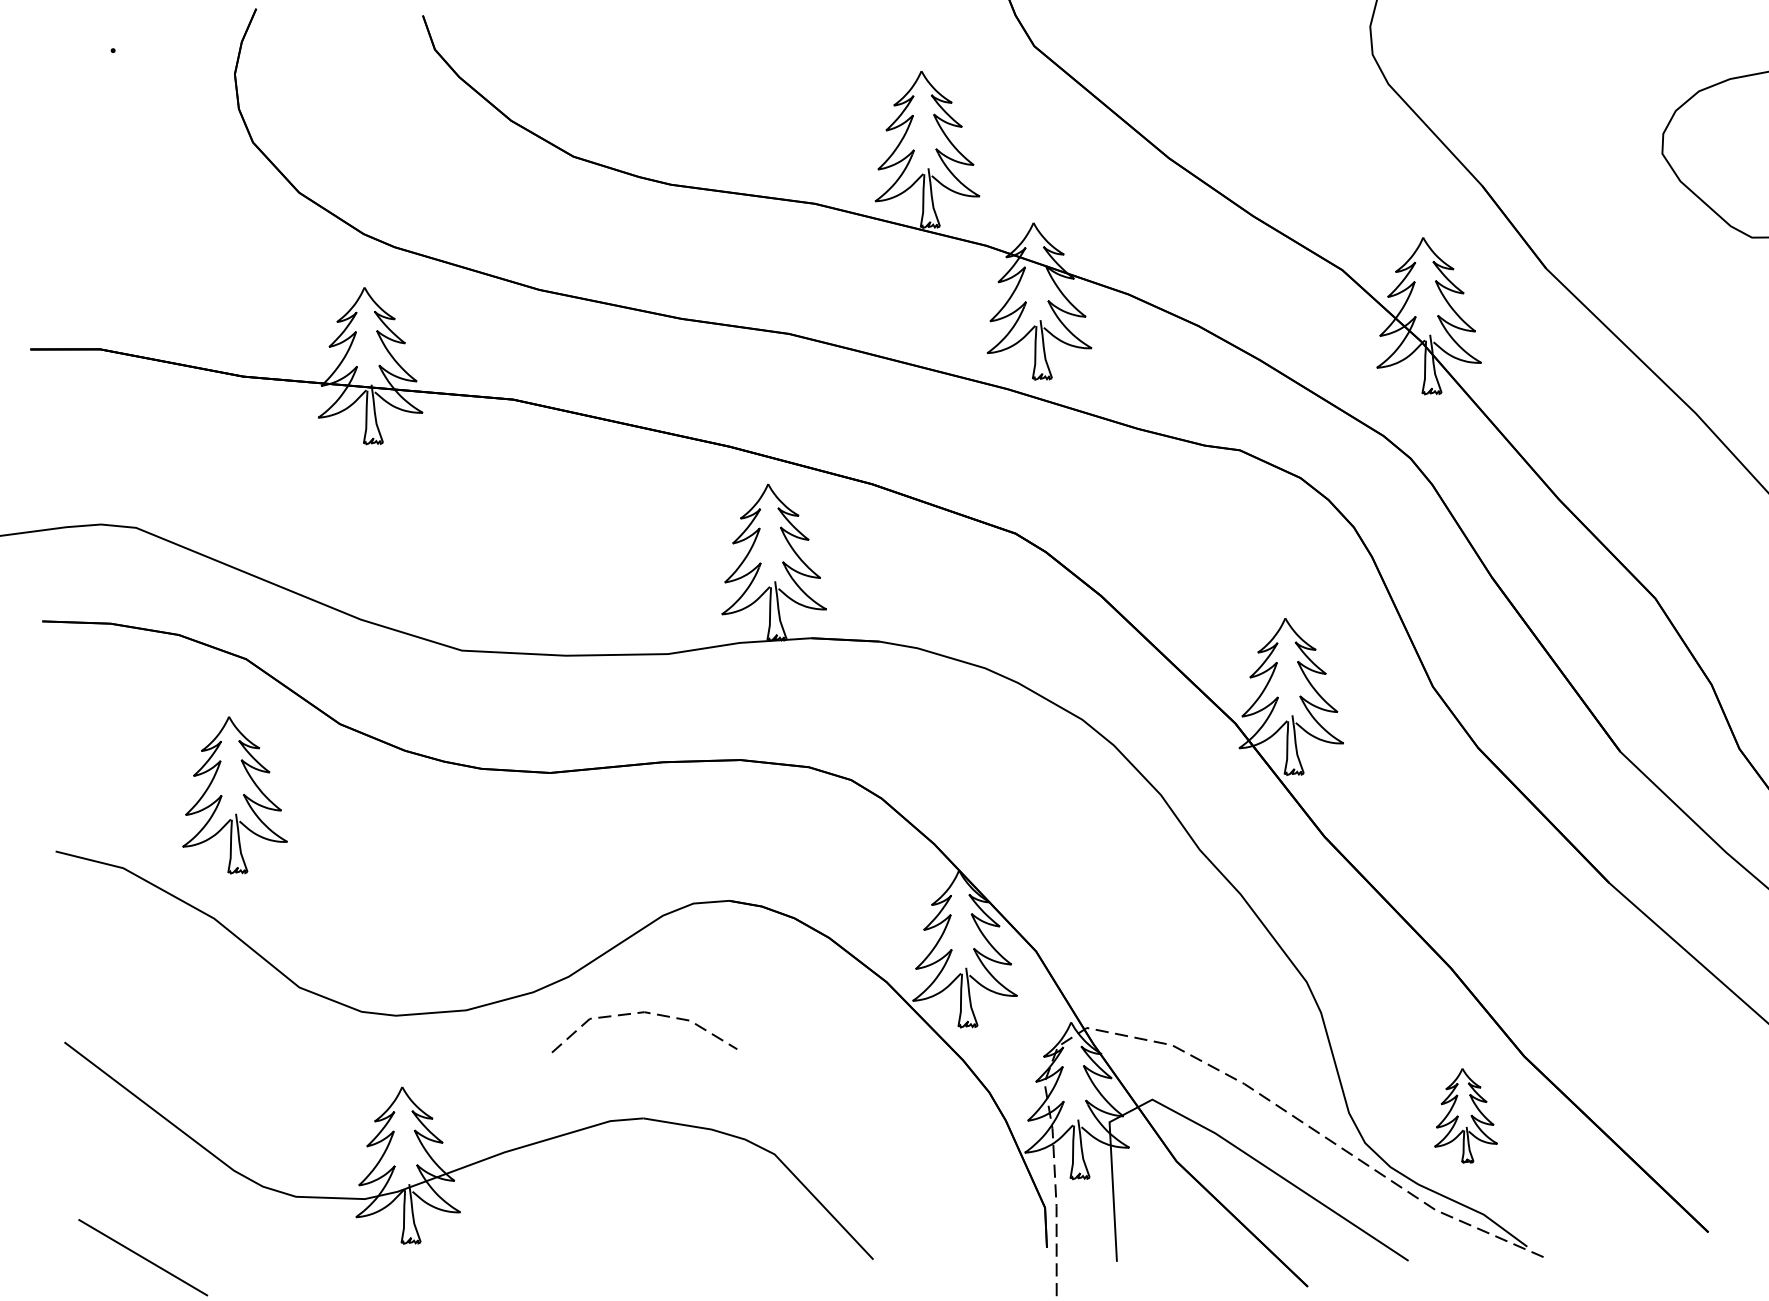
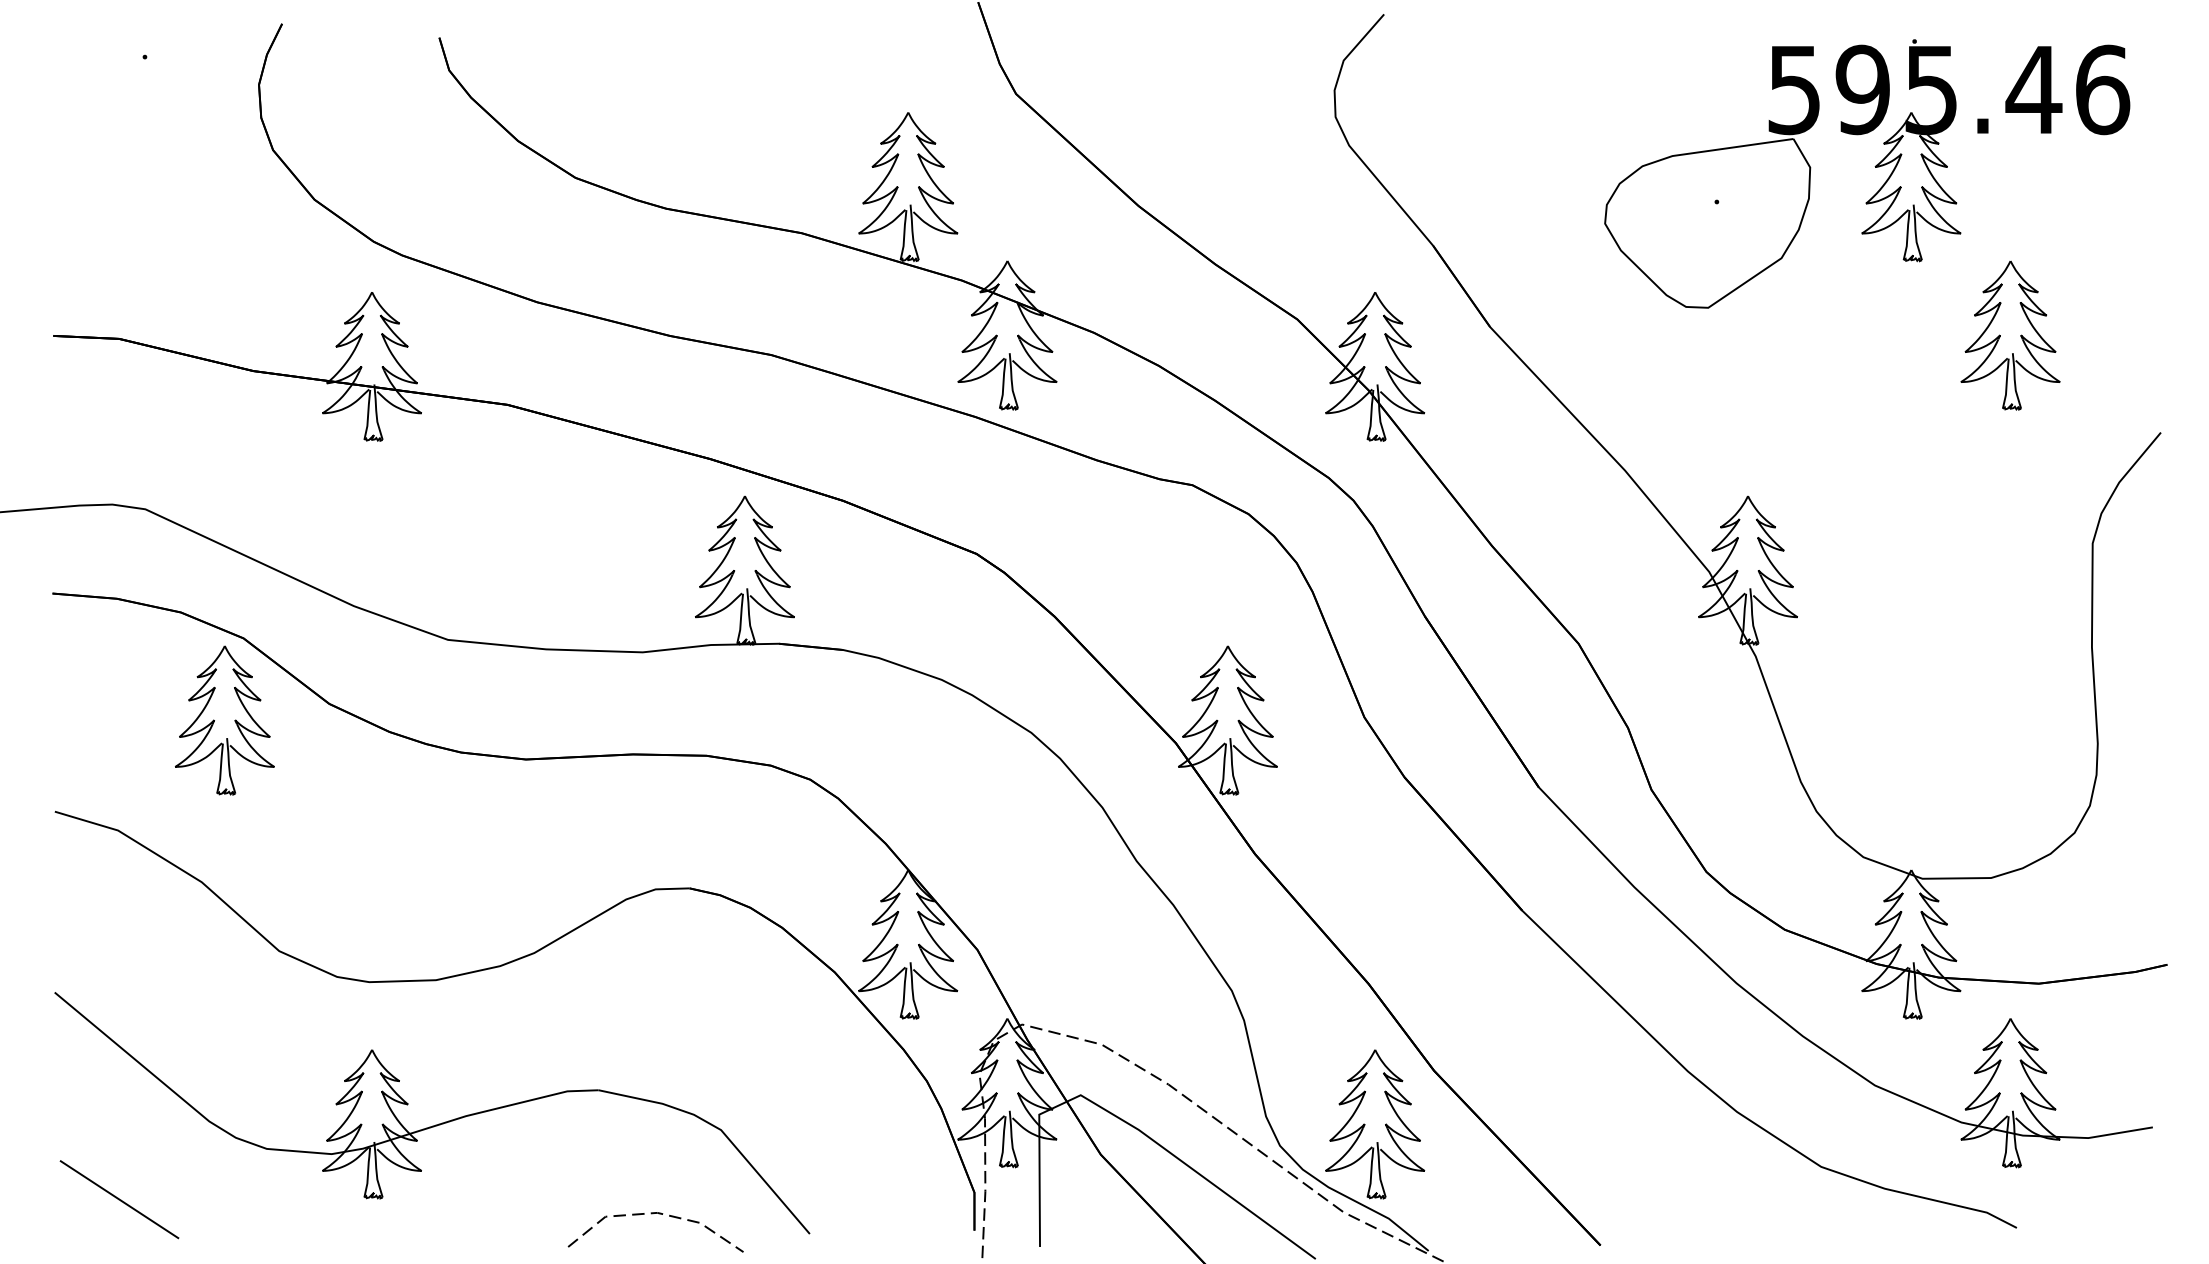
part: (232, 795) -> (224, 720), moved
line: (640, 1014) -> (653, 1214), moved
part: (1464, 1115) -> (1375, 1124), size x1.67

